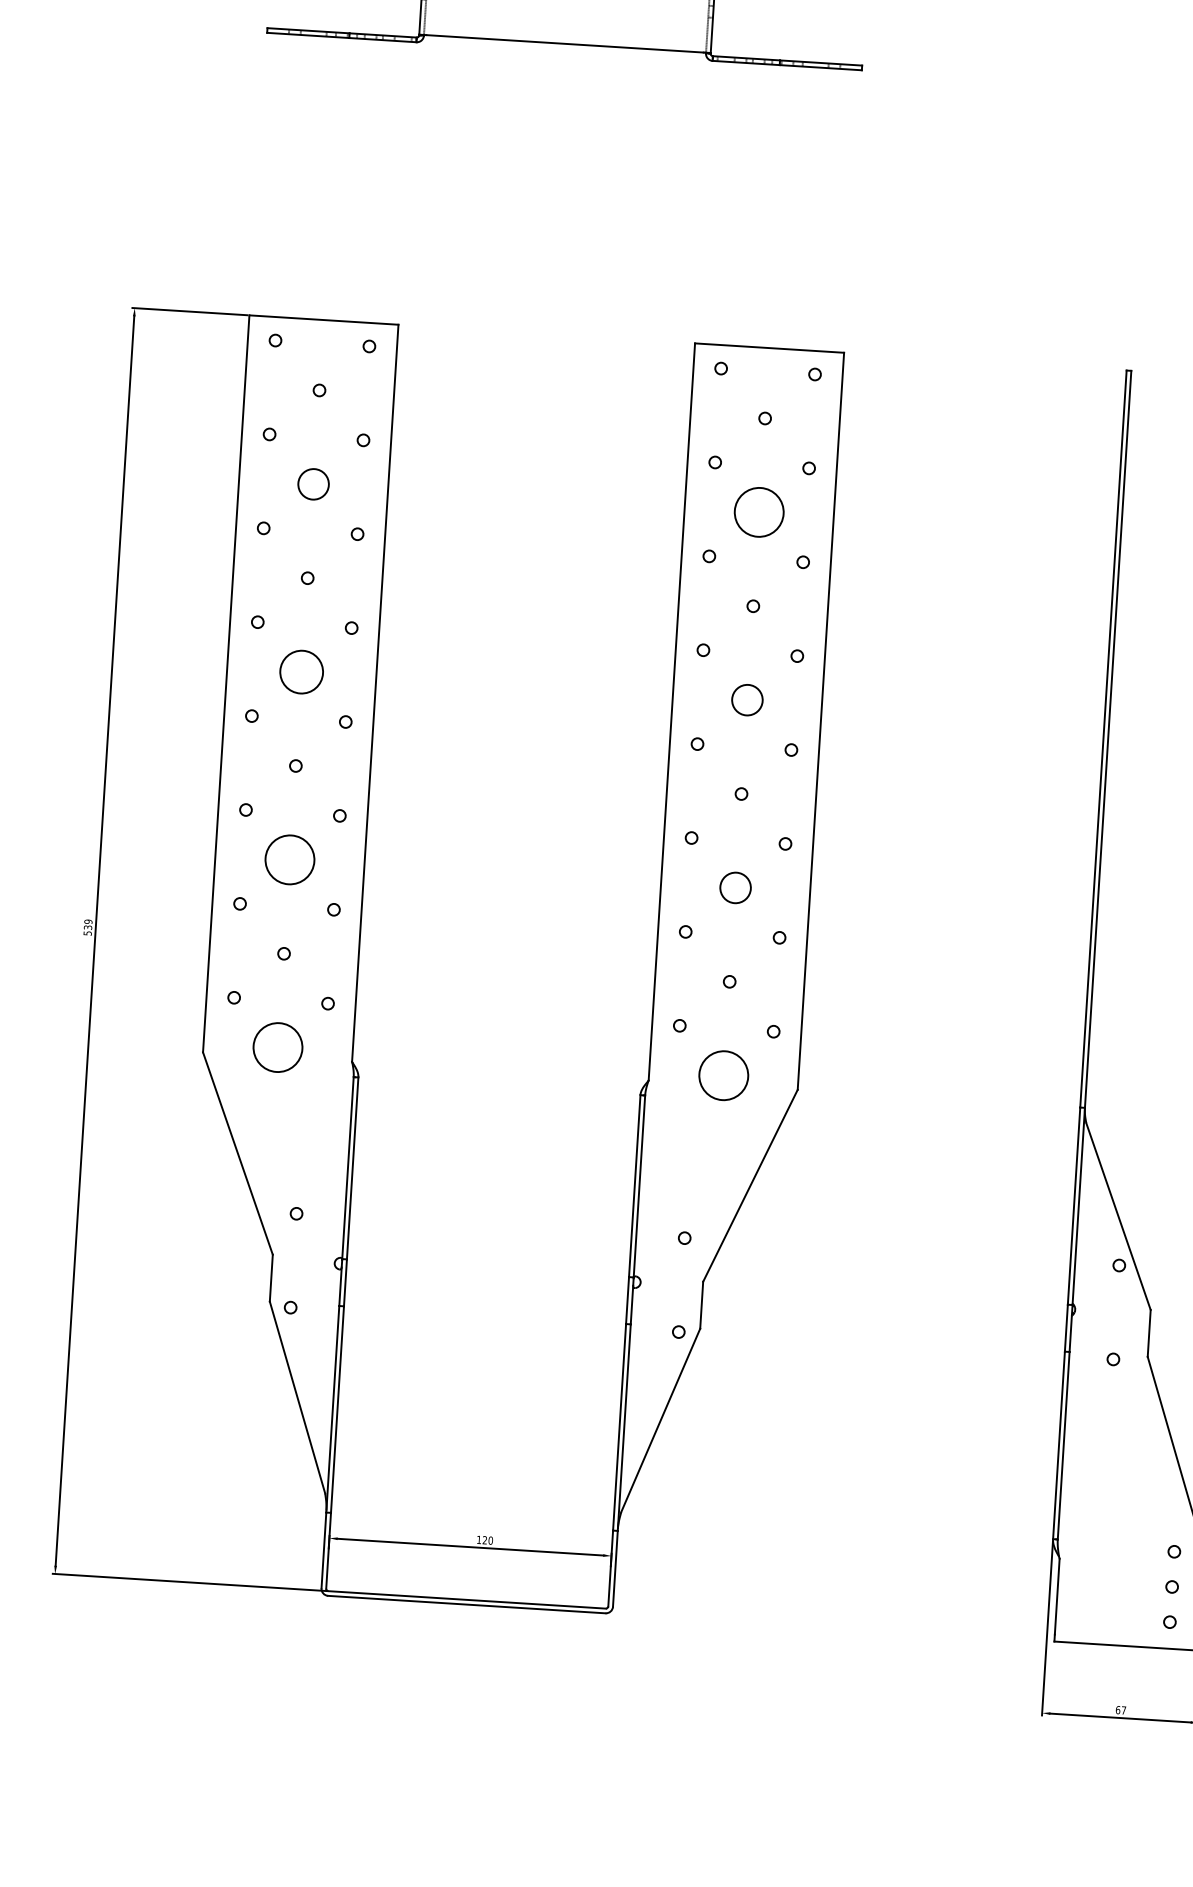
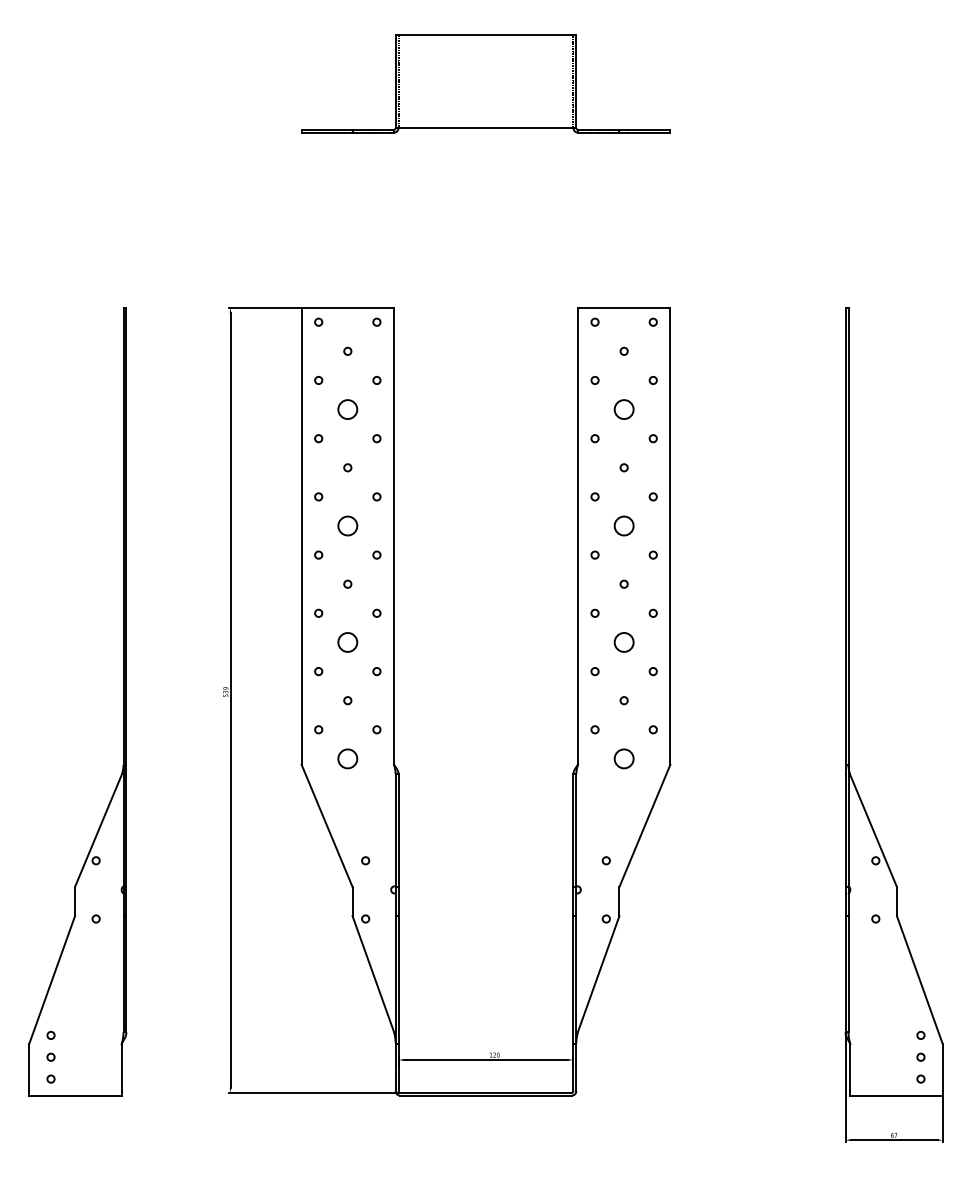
circle: (758, 512) -> (623, 409), size x0.62
circle: (301, 671) -> (347, 525), size x0.71
circle: (289, 859) -> (347, 642), size x0.62
circle: (277, 1046) -> (347, 758), size x0.62
circle: (722, 1074) -> (623, 758), size x0.62

